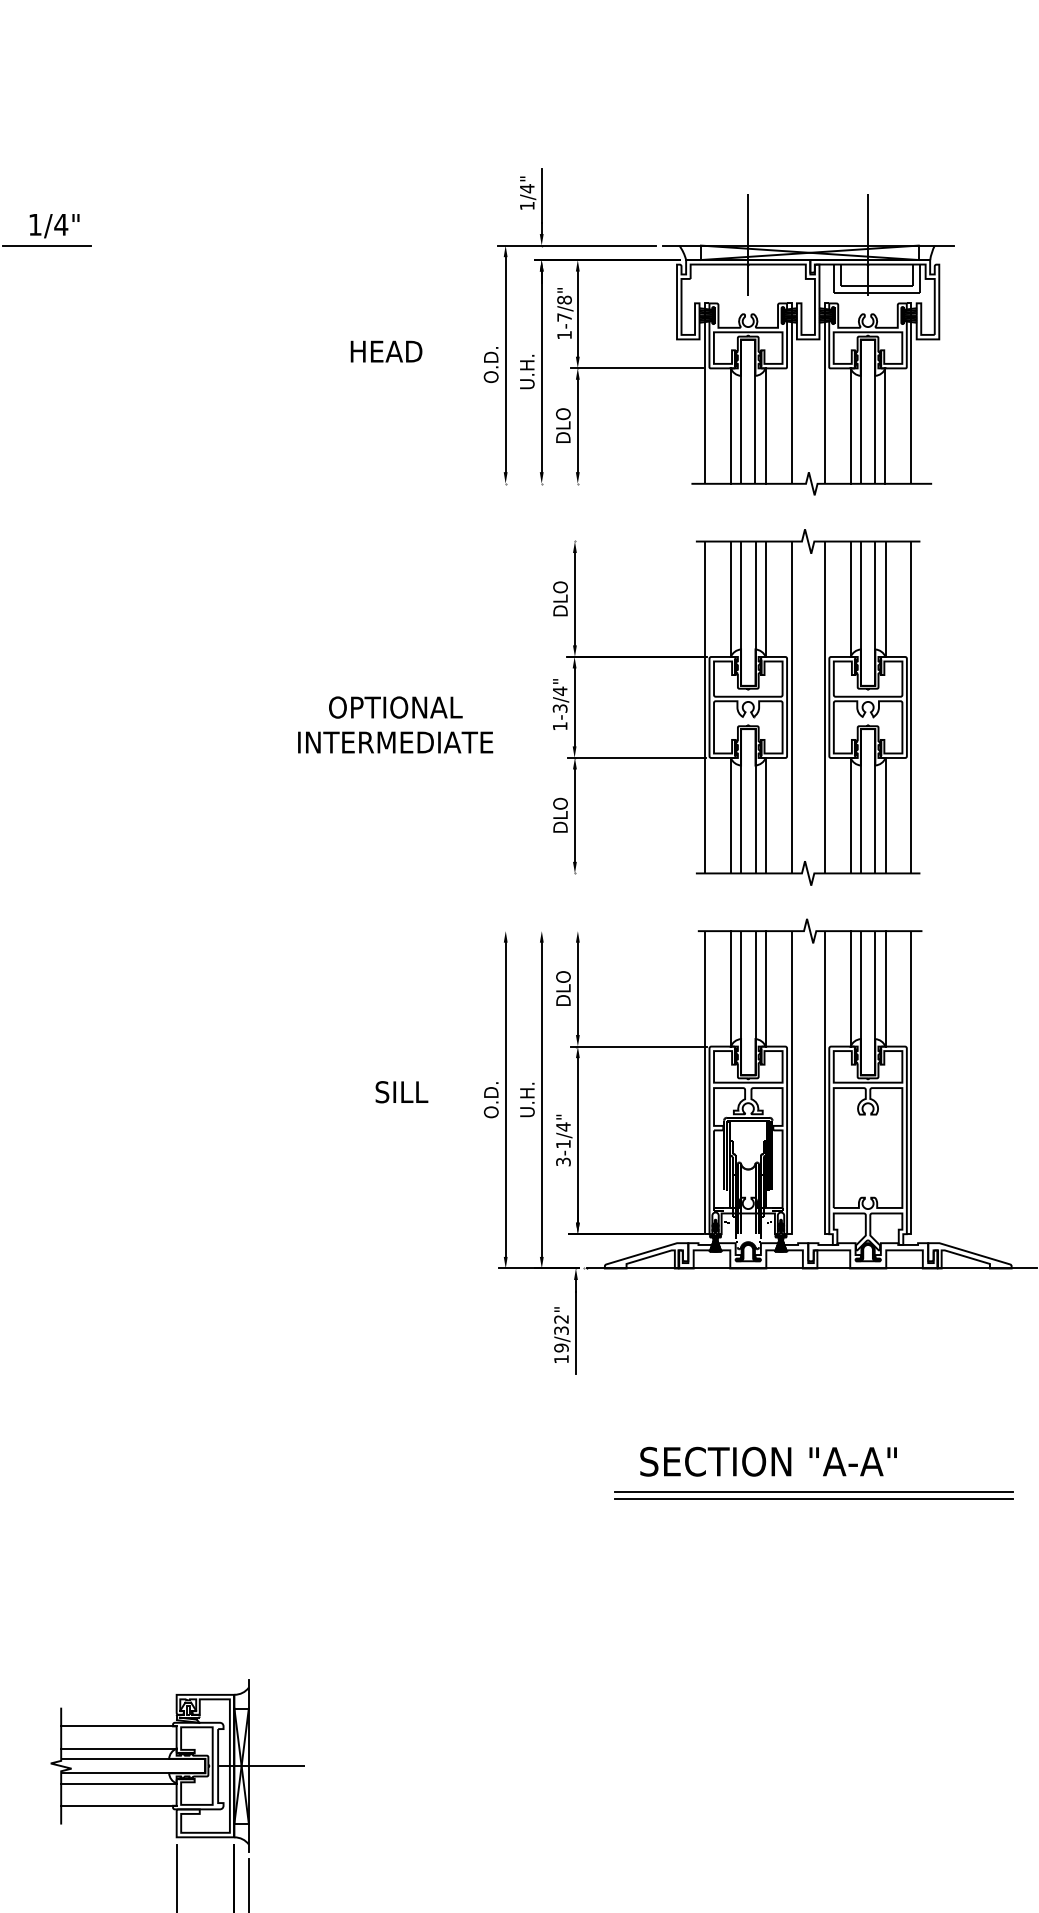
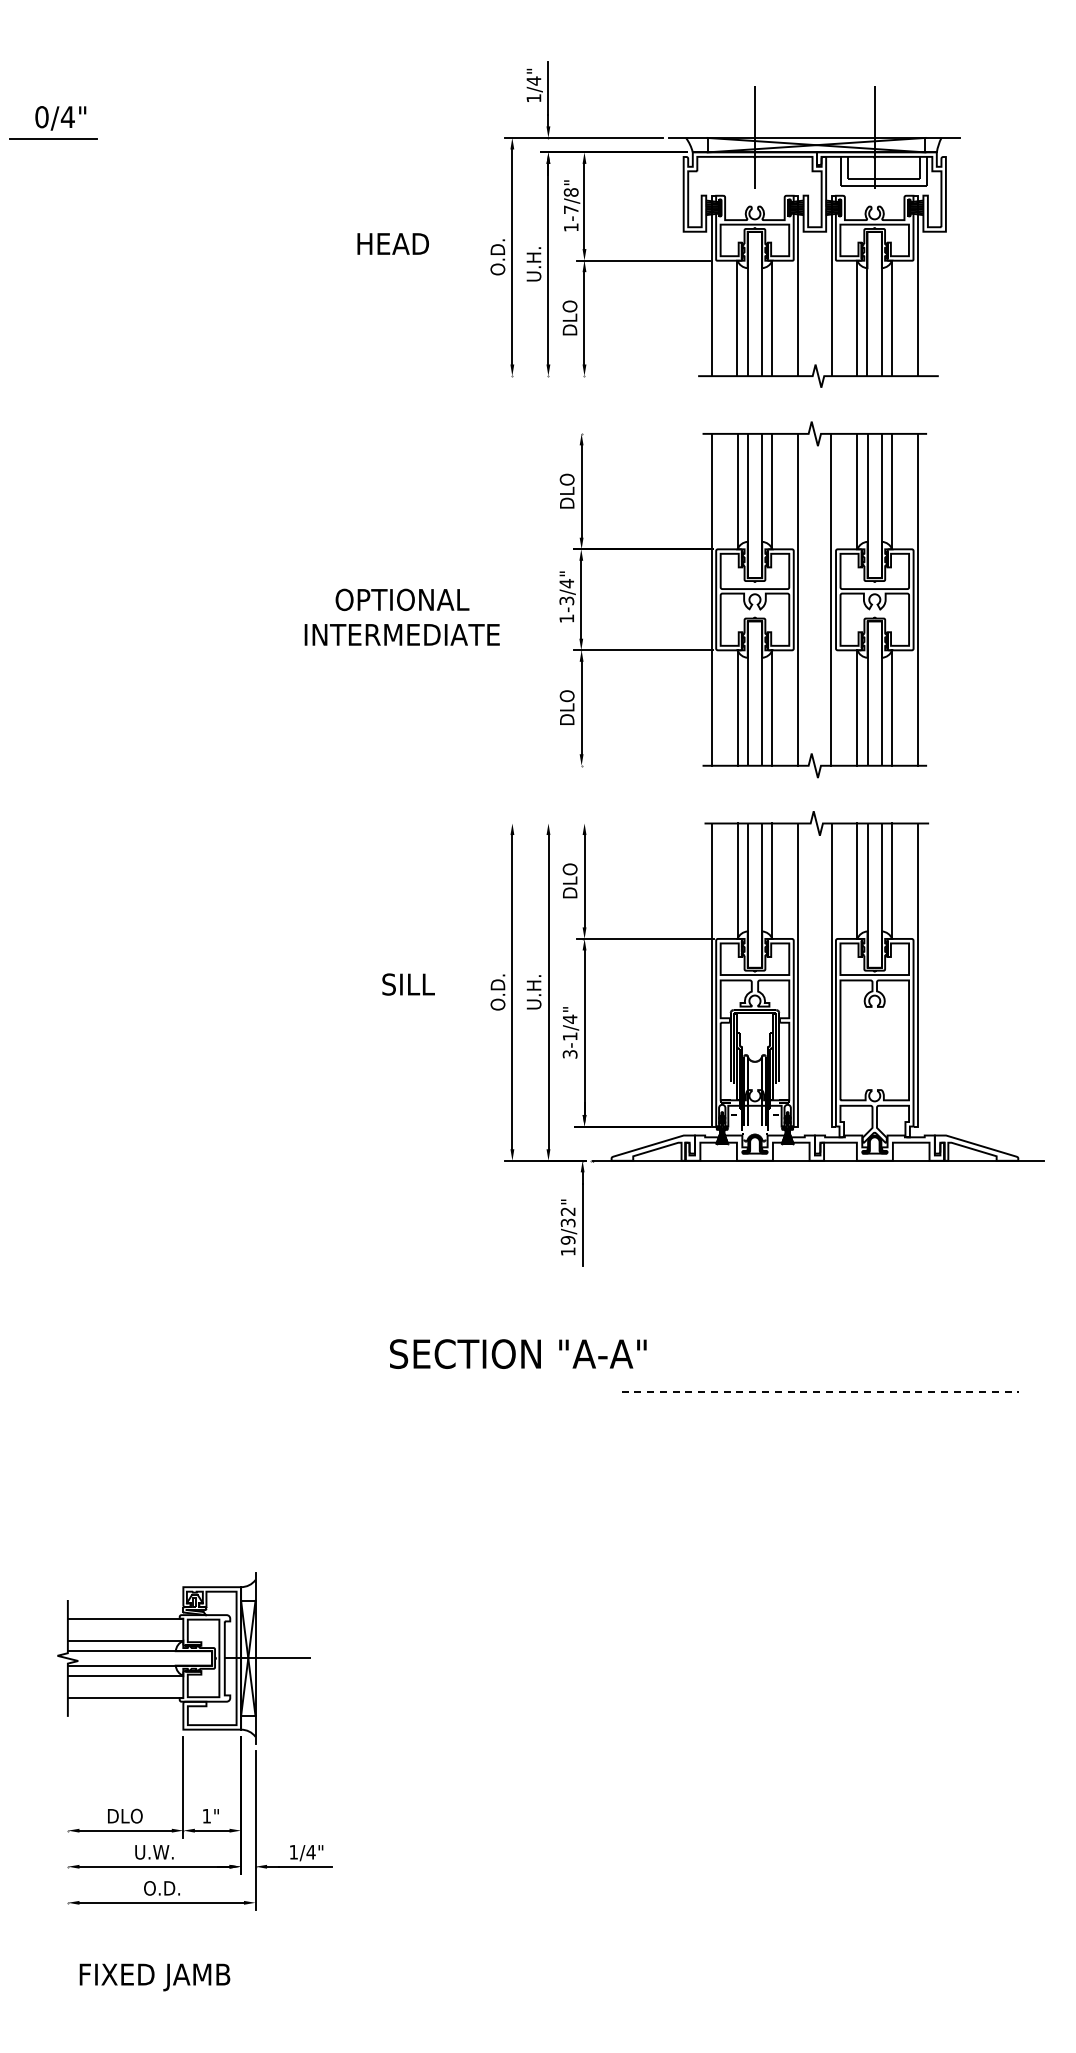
text: (34, 225) -> (41, 117), 1/4" -> 0/4"
text: (768, 1461) -> (518, 1353), moved
line: (813, 1492) -> (820, 1384), removed
line: (813, 1499) -> (820, 1391), solid -> dashed

